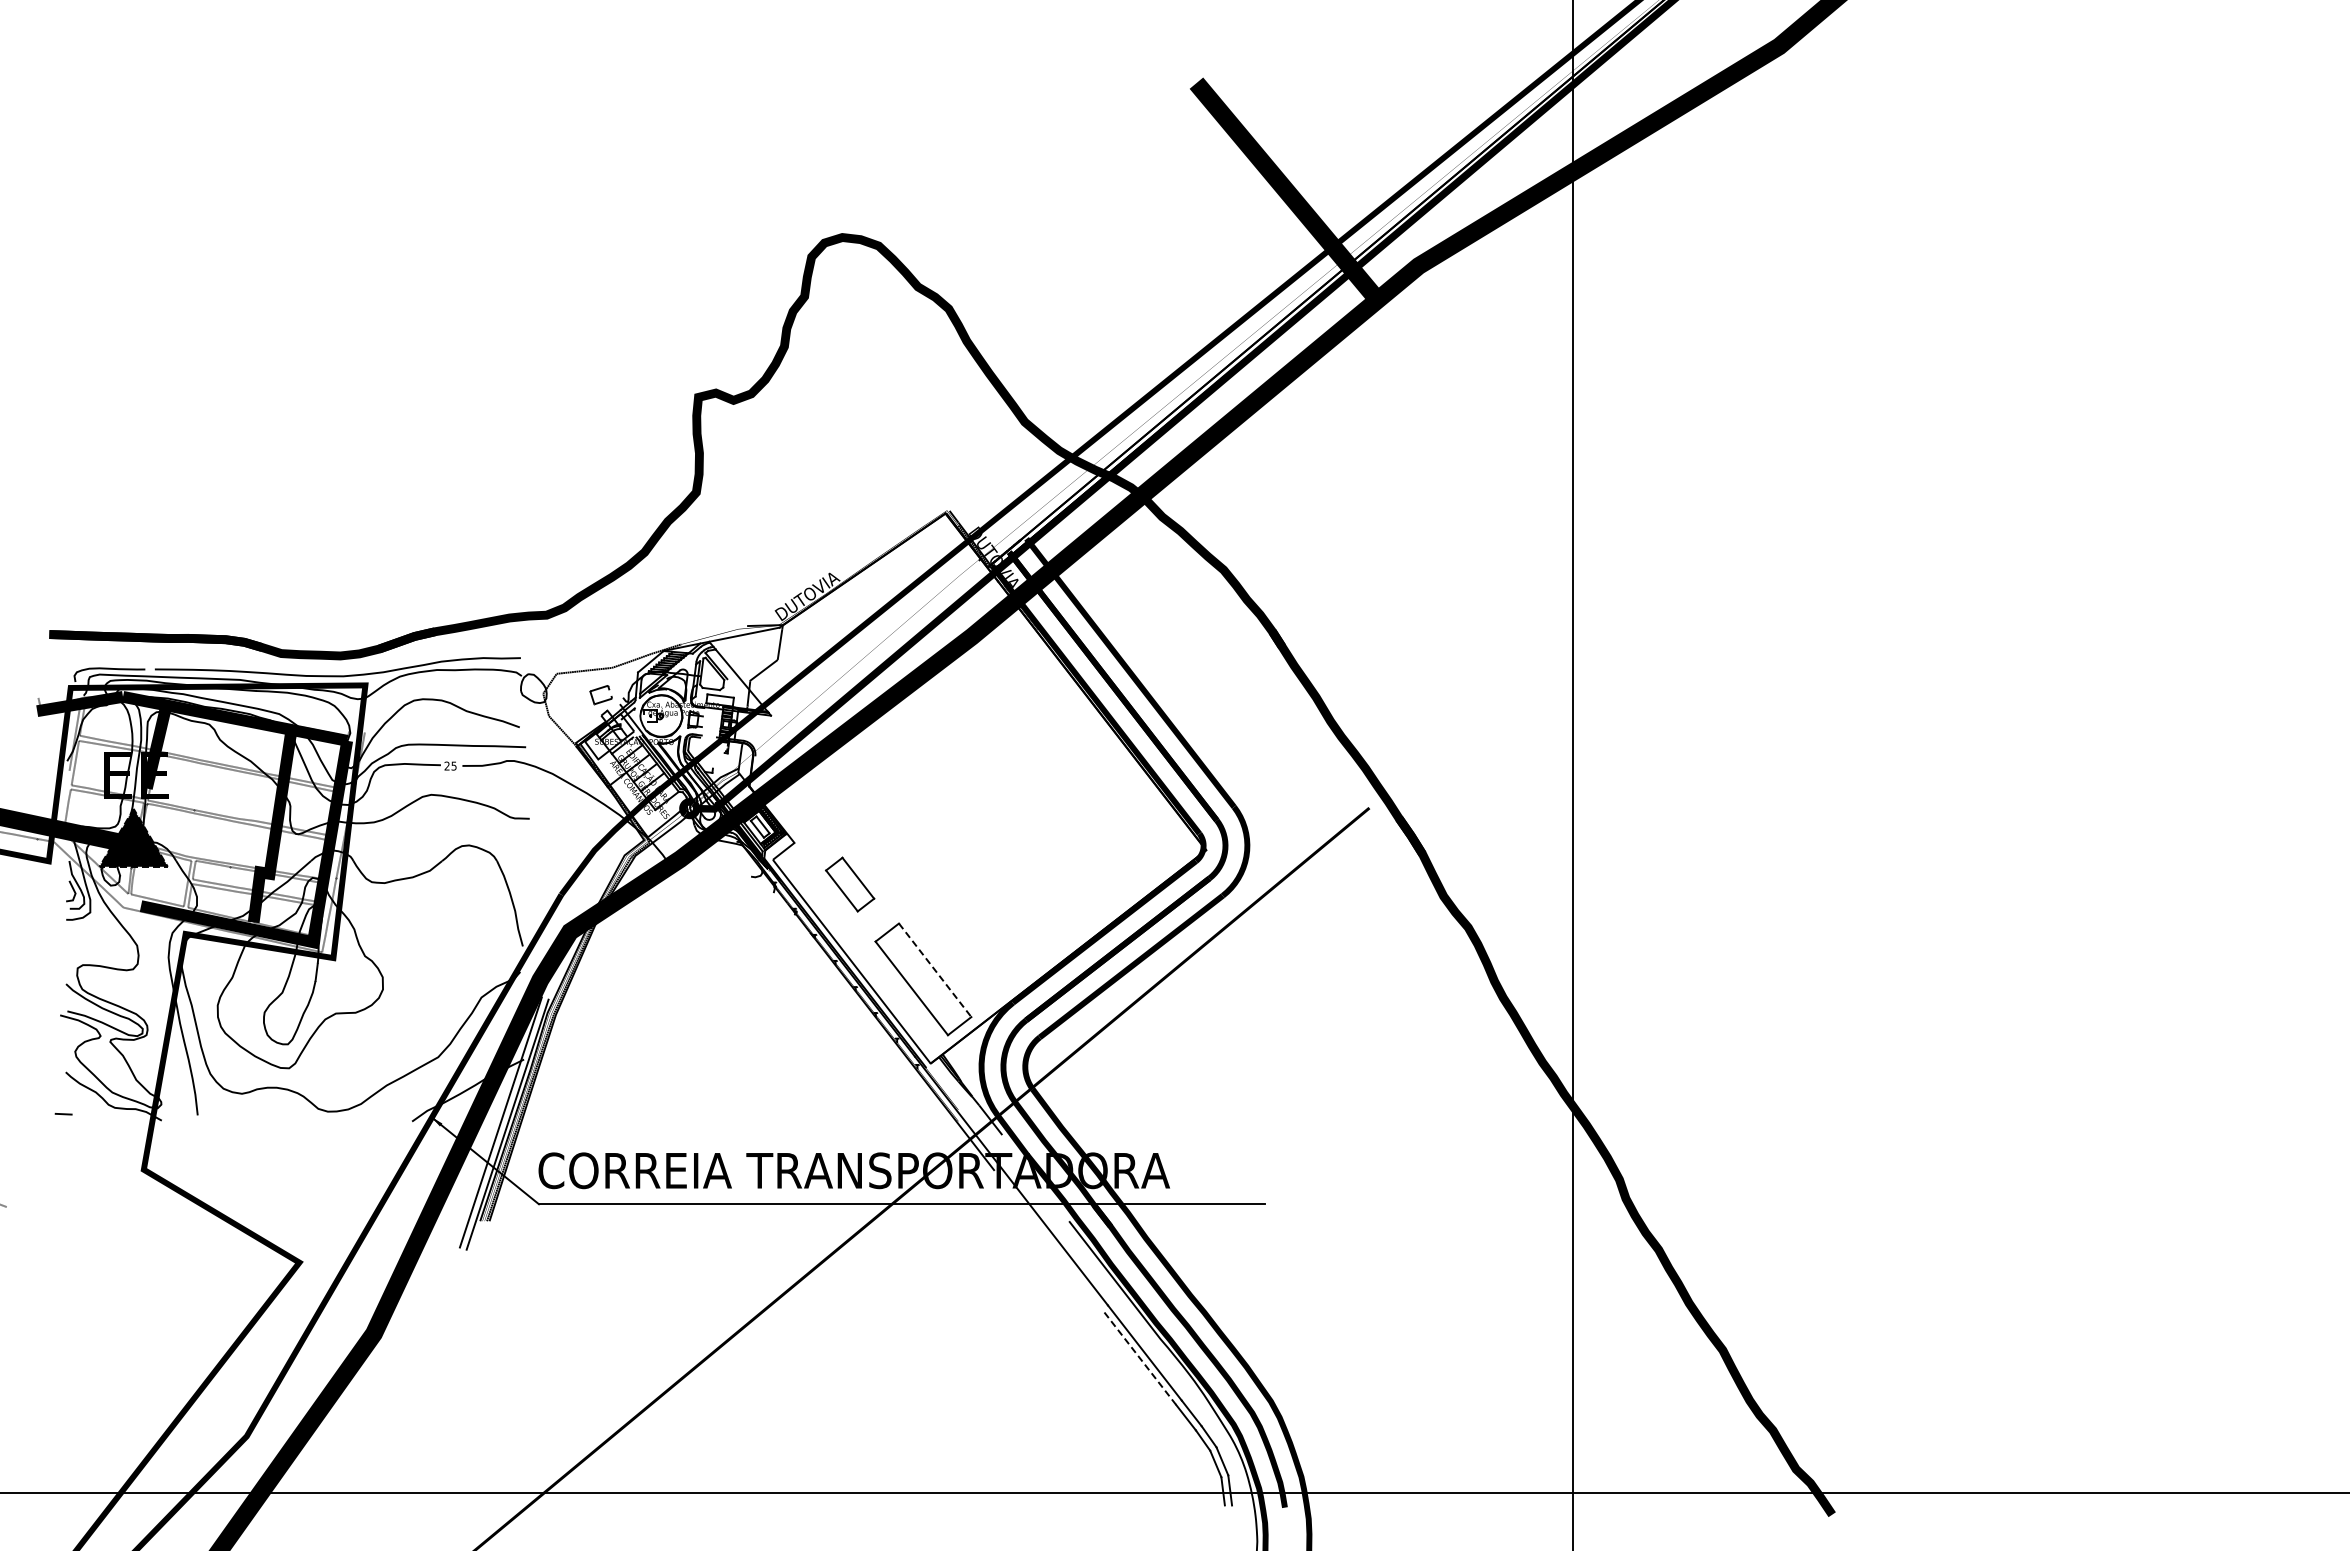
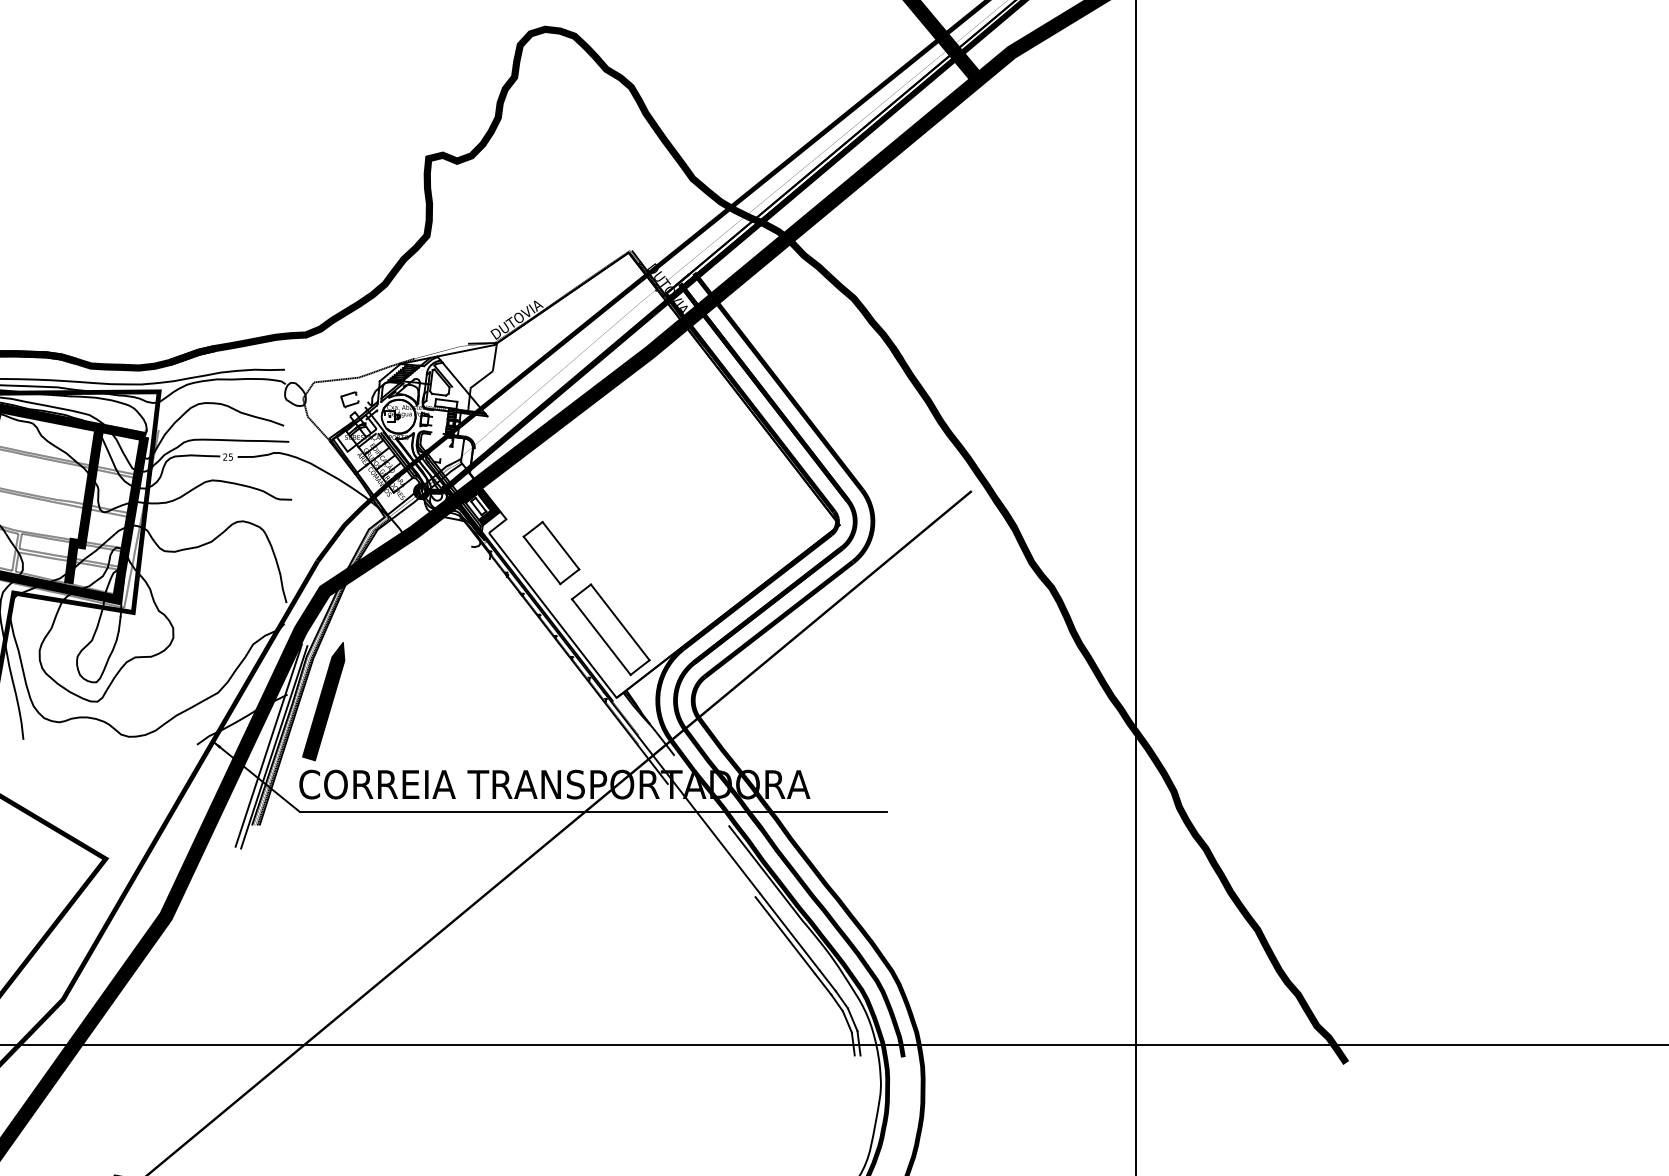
part: (849, 884) -> (550, 552), size x1.43
line: (935, 970) -> (620, 622), dashed -> solid
line: (568, 1067) -> (323, 701), added
line: (1138, 1356) -> (784, 934), dashed -> solid

